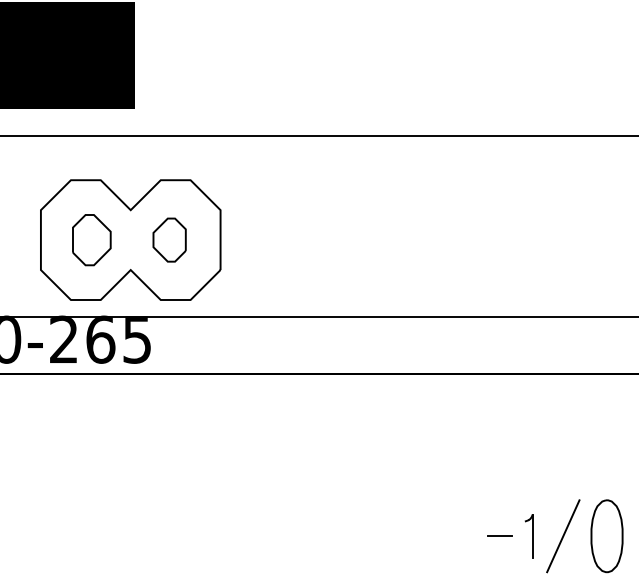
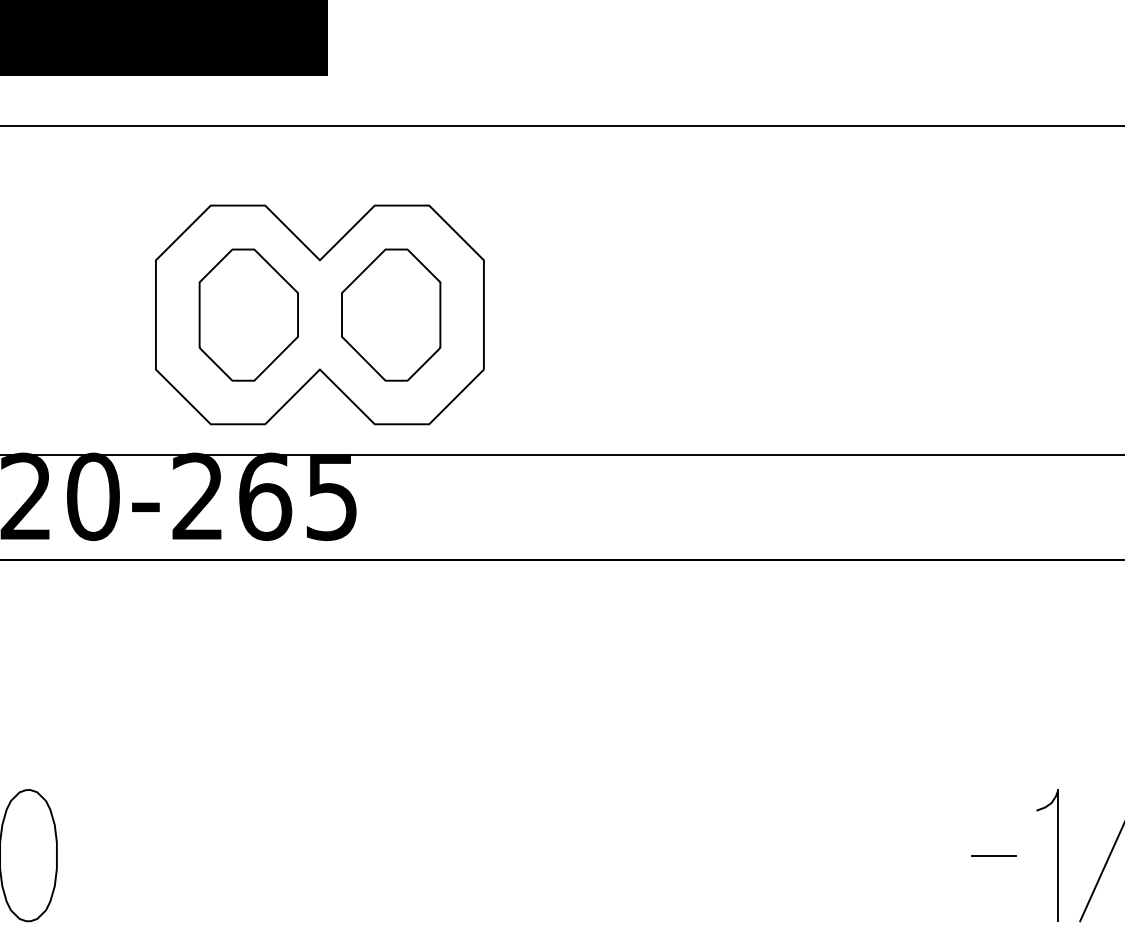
part: (91, 239) -> (248, 313), size x1.43
part: (169, 239) -> (390, 313), size x1.67
part: (528, 535) -> (1046, 854), size x1.67

